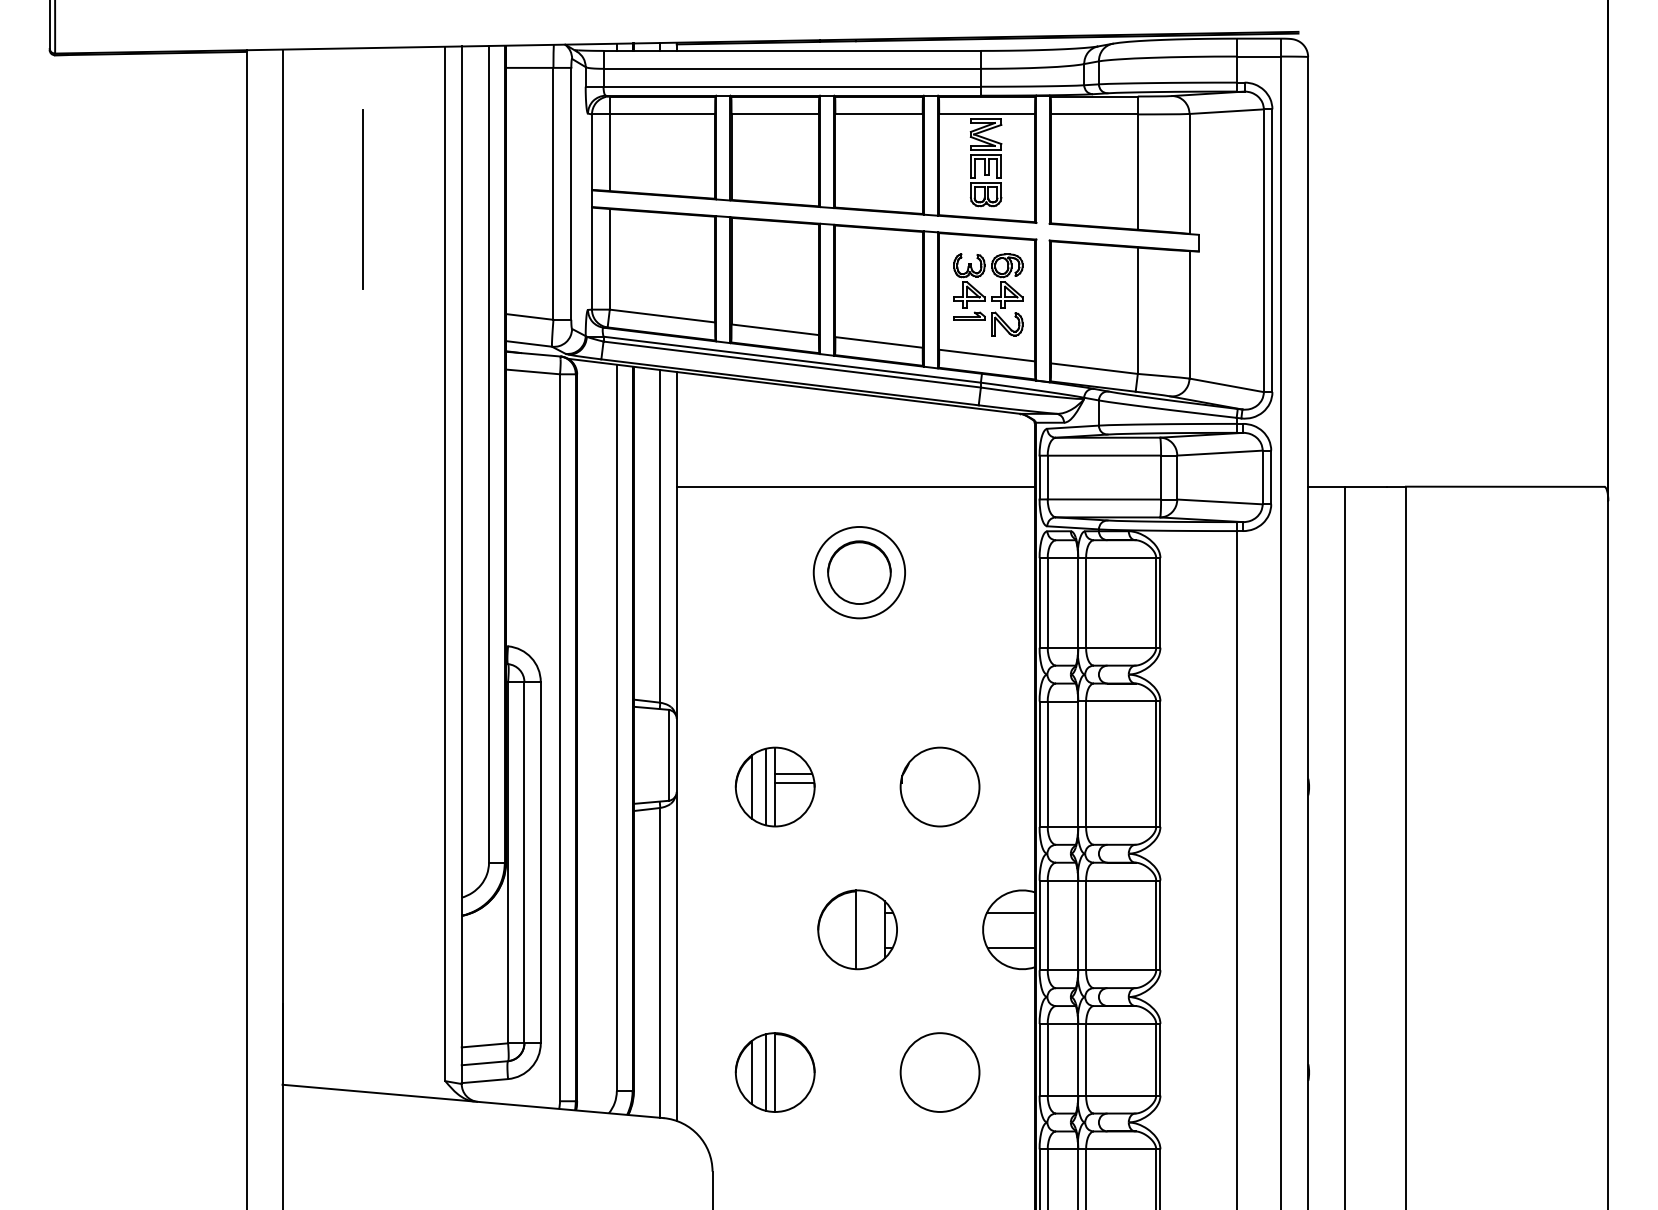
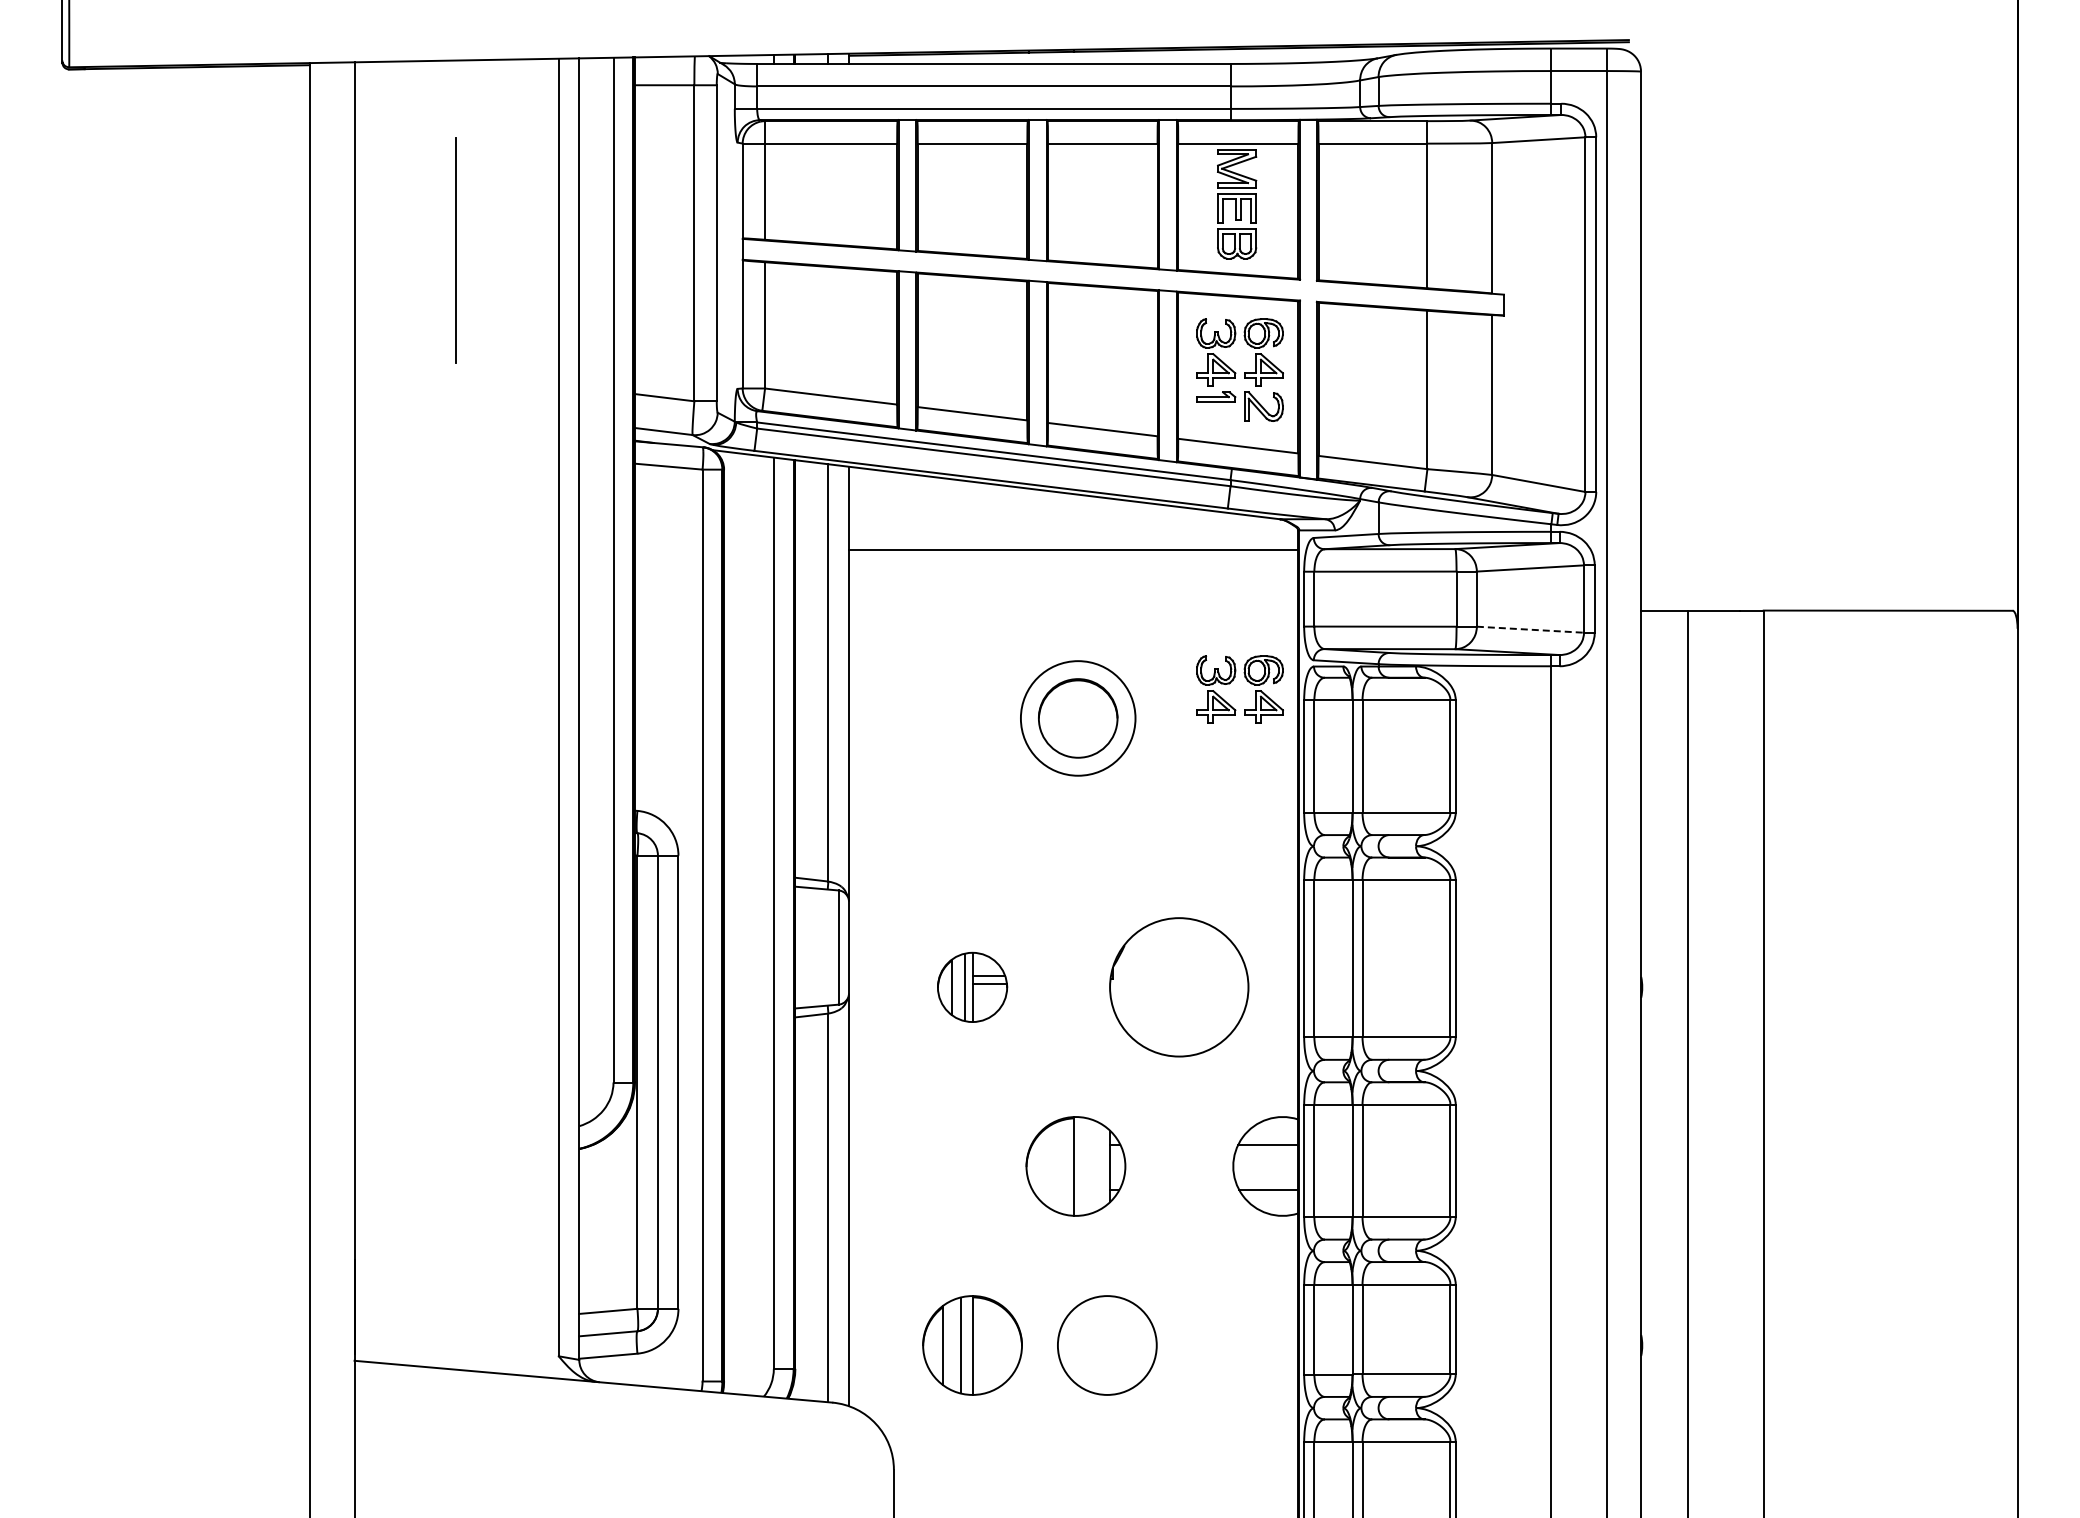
line: (855, 486) -> (1073, 549), moved
line: (1220, 501) -> (1530, 629), solid -> dashed
part: (982, 543) -> (1232, 681), added
part: (775, 787) -> (972, 987), size x0.7
circle: (940, 787) -> (1179, 987), size x1.4
circle: (940, 1072) -> (1107, 1345), moved

